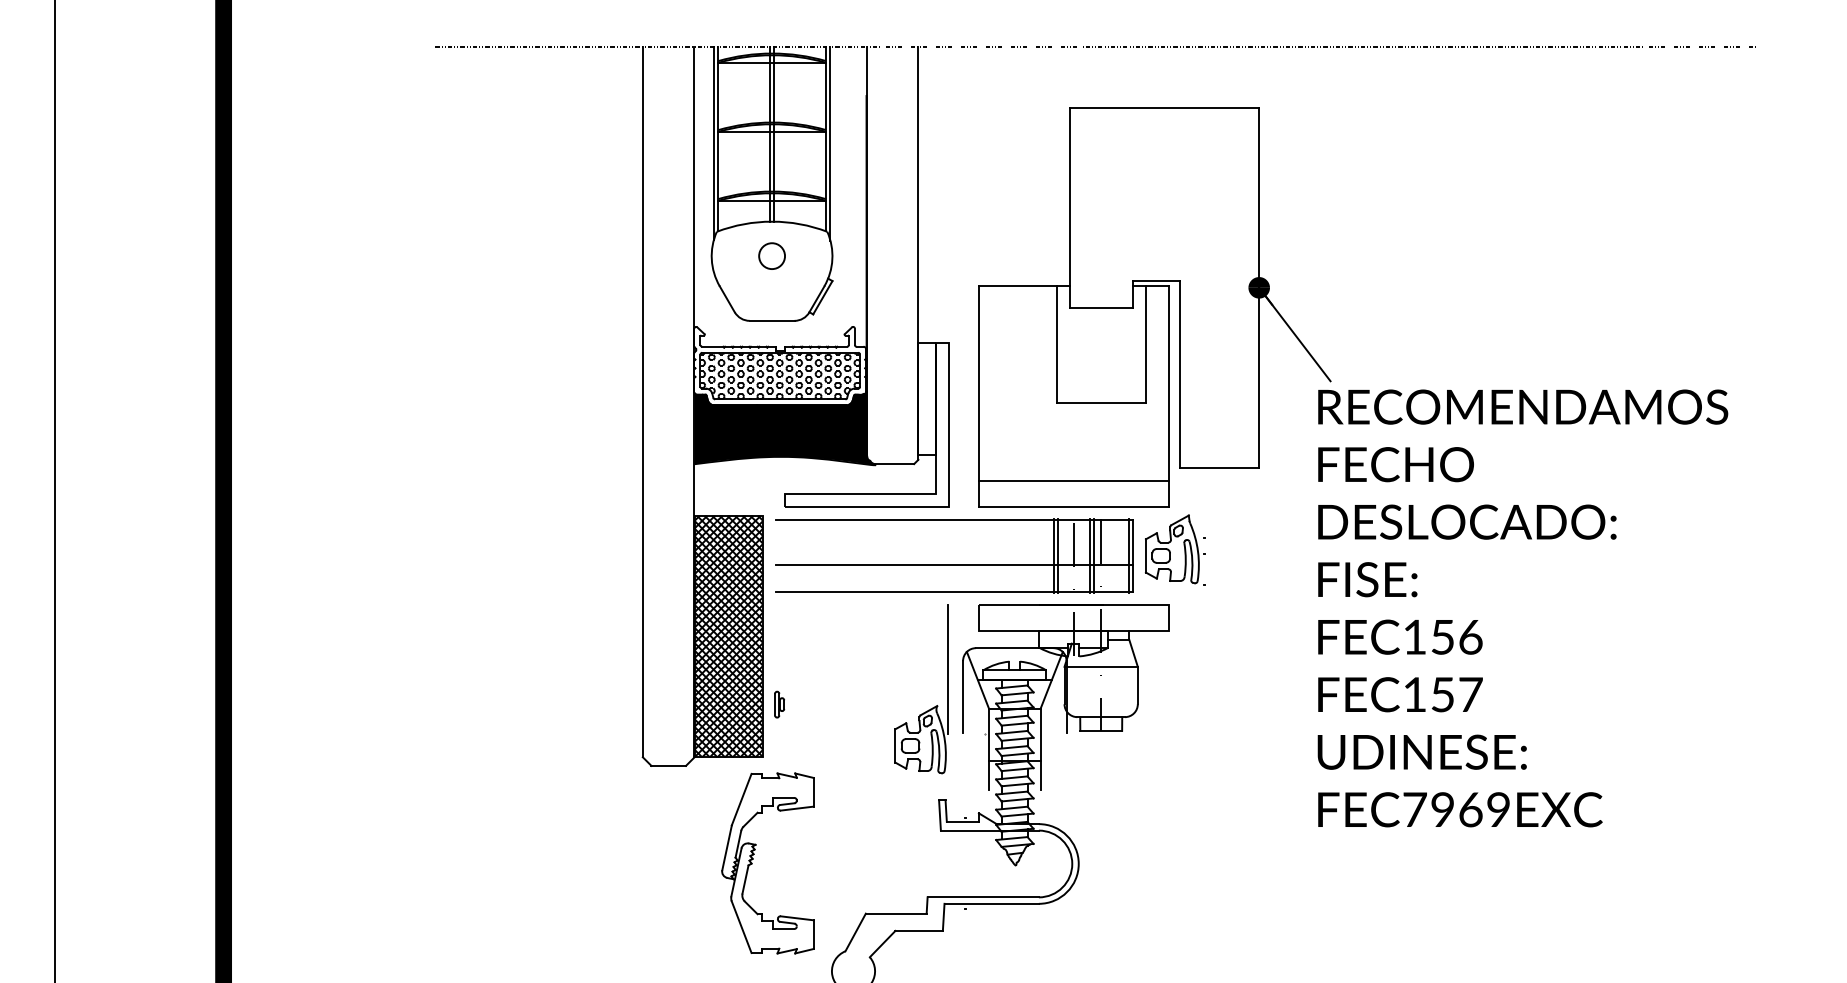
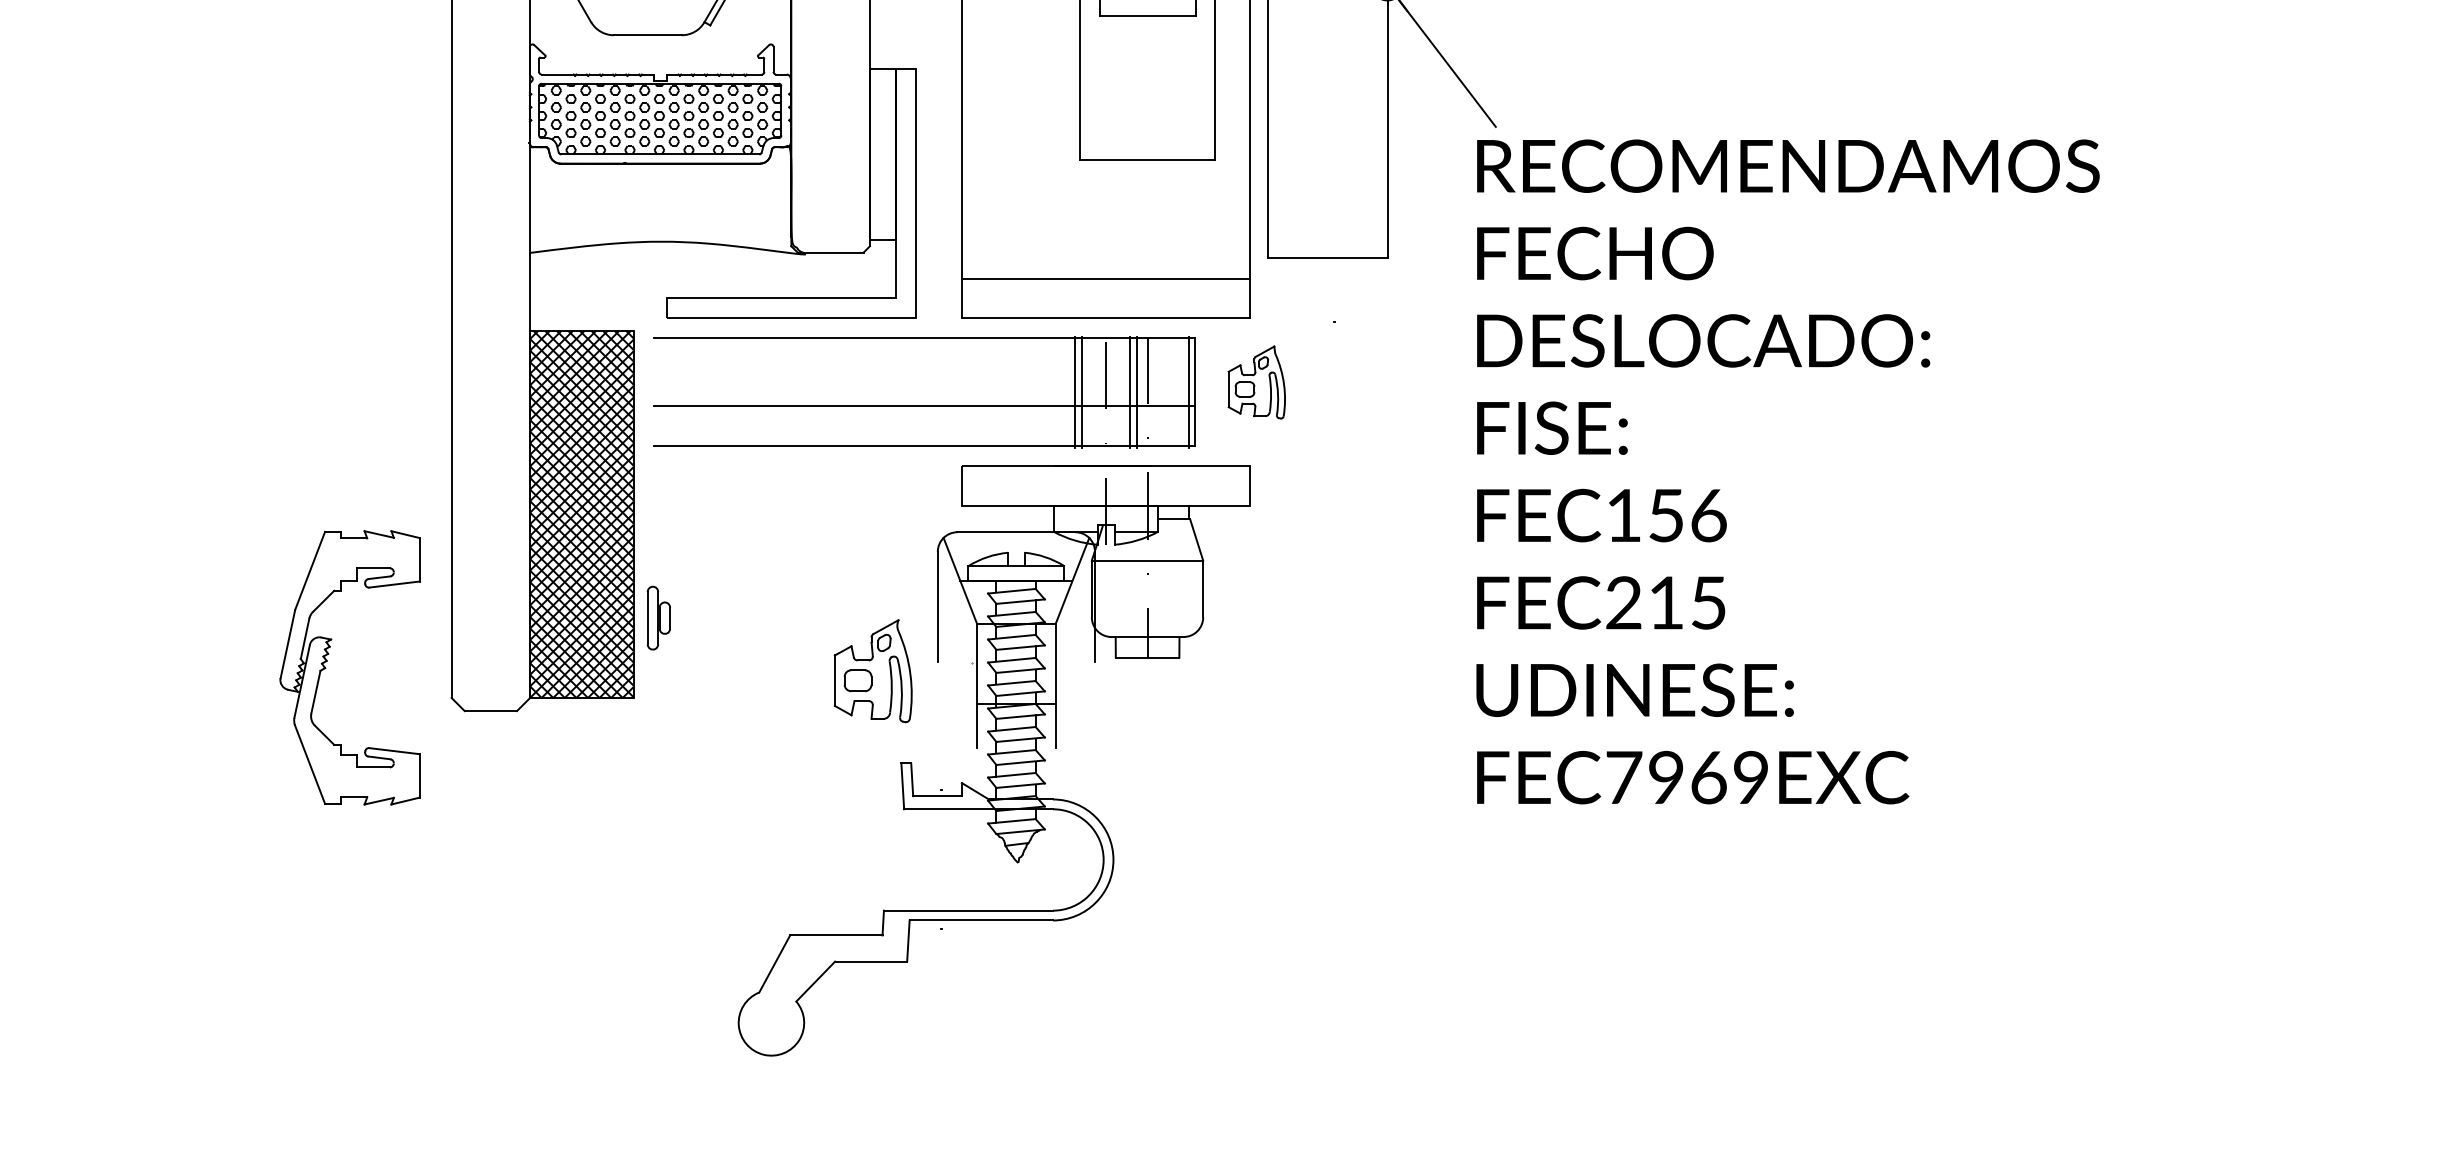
fill: (784, 429) -> (666, 200), removed
part: (1174, 549) -> (1258, 382), size x0.7
line: (948, 669) -> (915, 564), removed
text: (1442, 694) -> (1665, 602), FEC157 -> FEC215
part: (779, 704) -> (659, 617), size x1.6
part: (753, 859) -> (328, 661), moved

